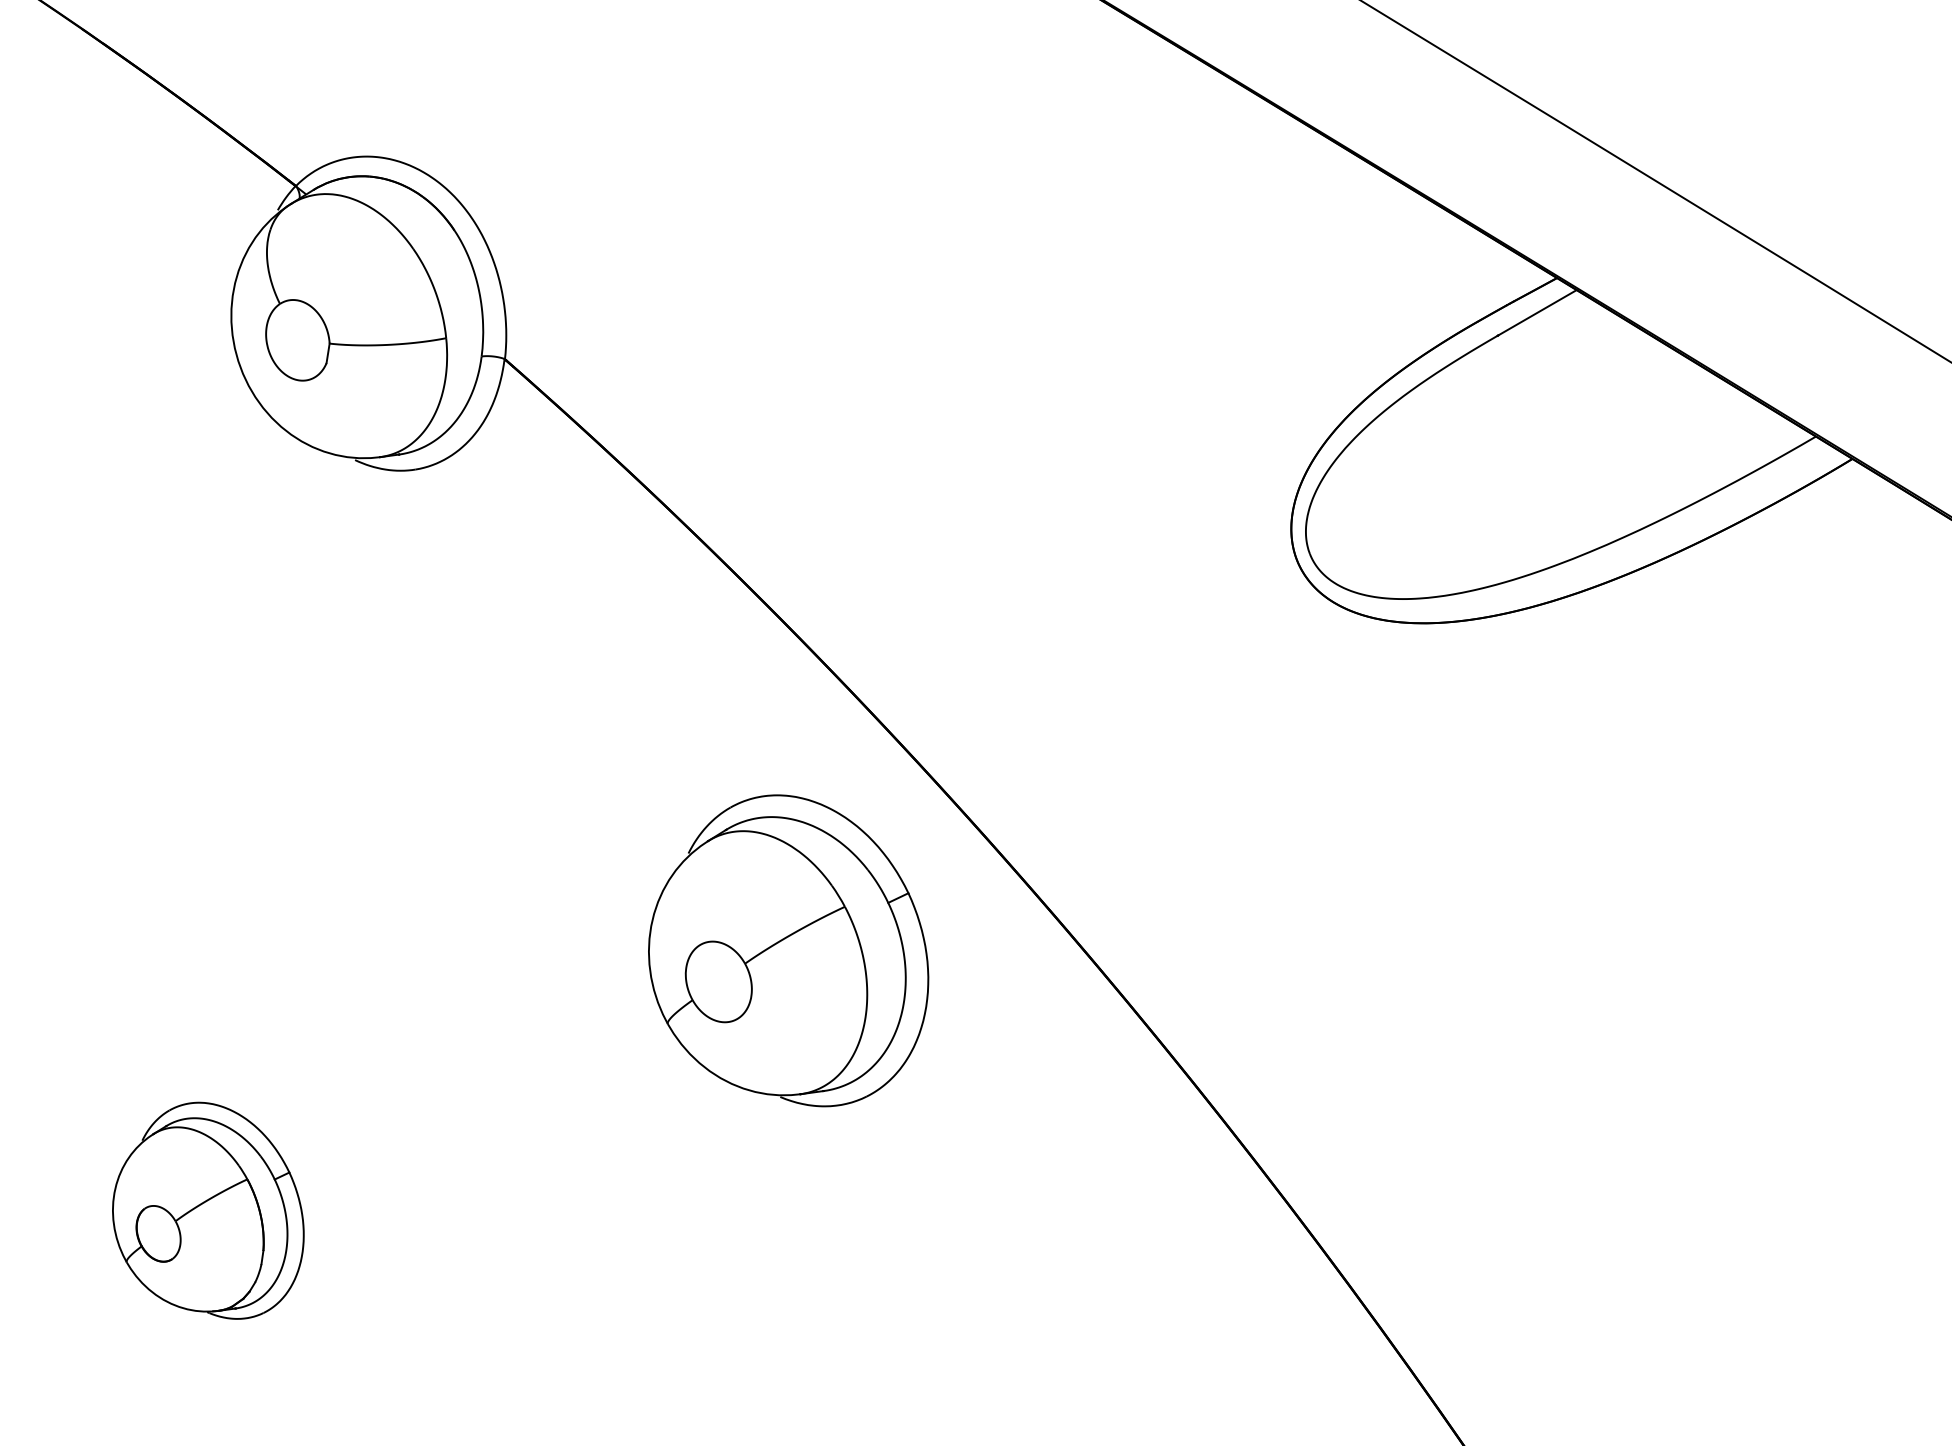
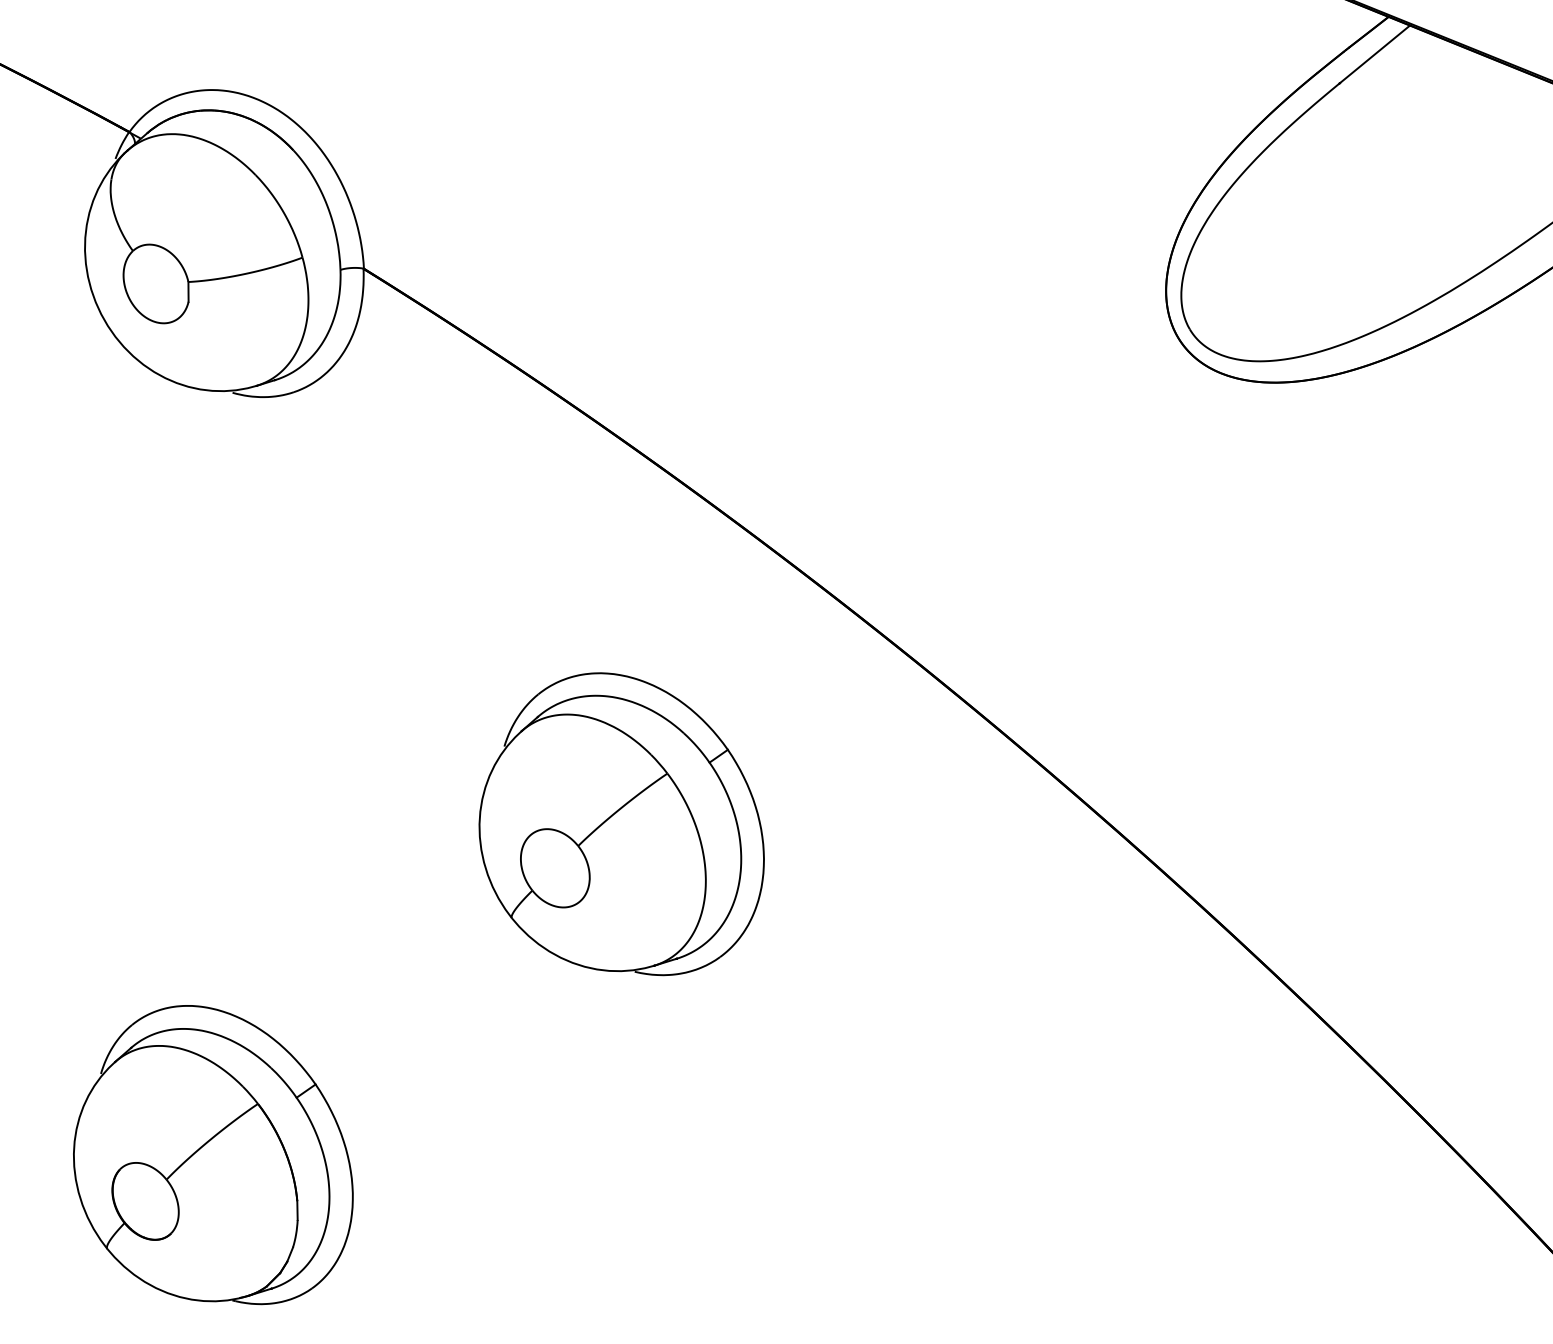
part: (788, 950) -> (618, 825), moved
part: (208, 1210) -> (210, 1157), size x1.43

